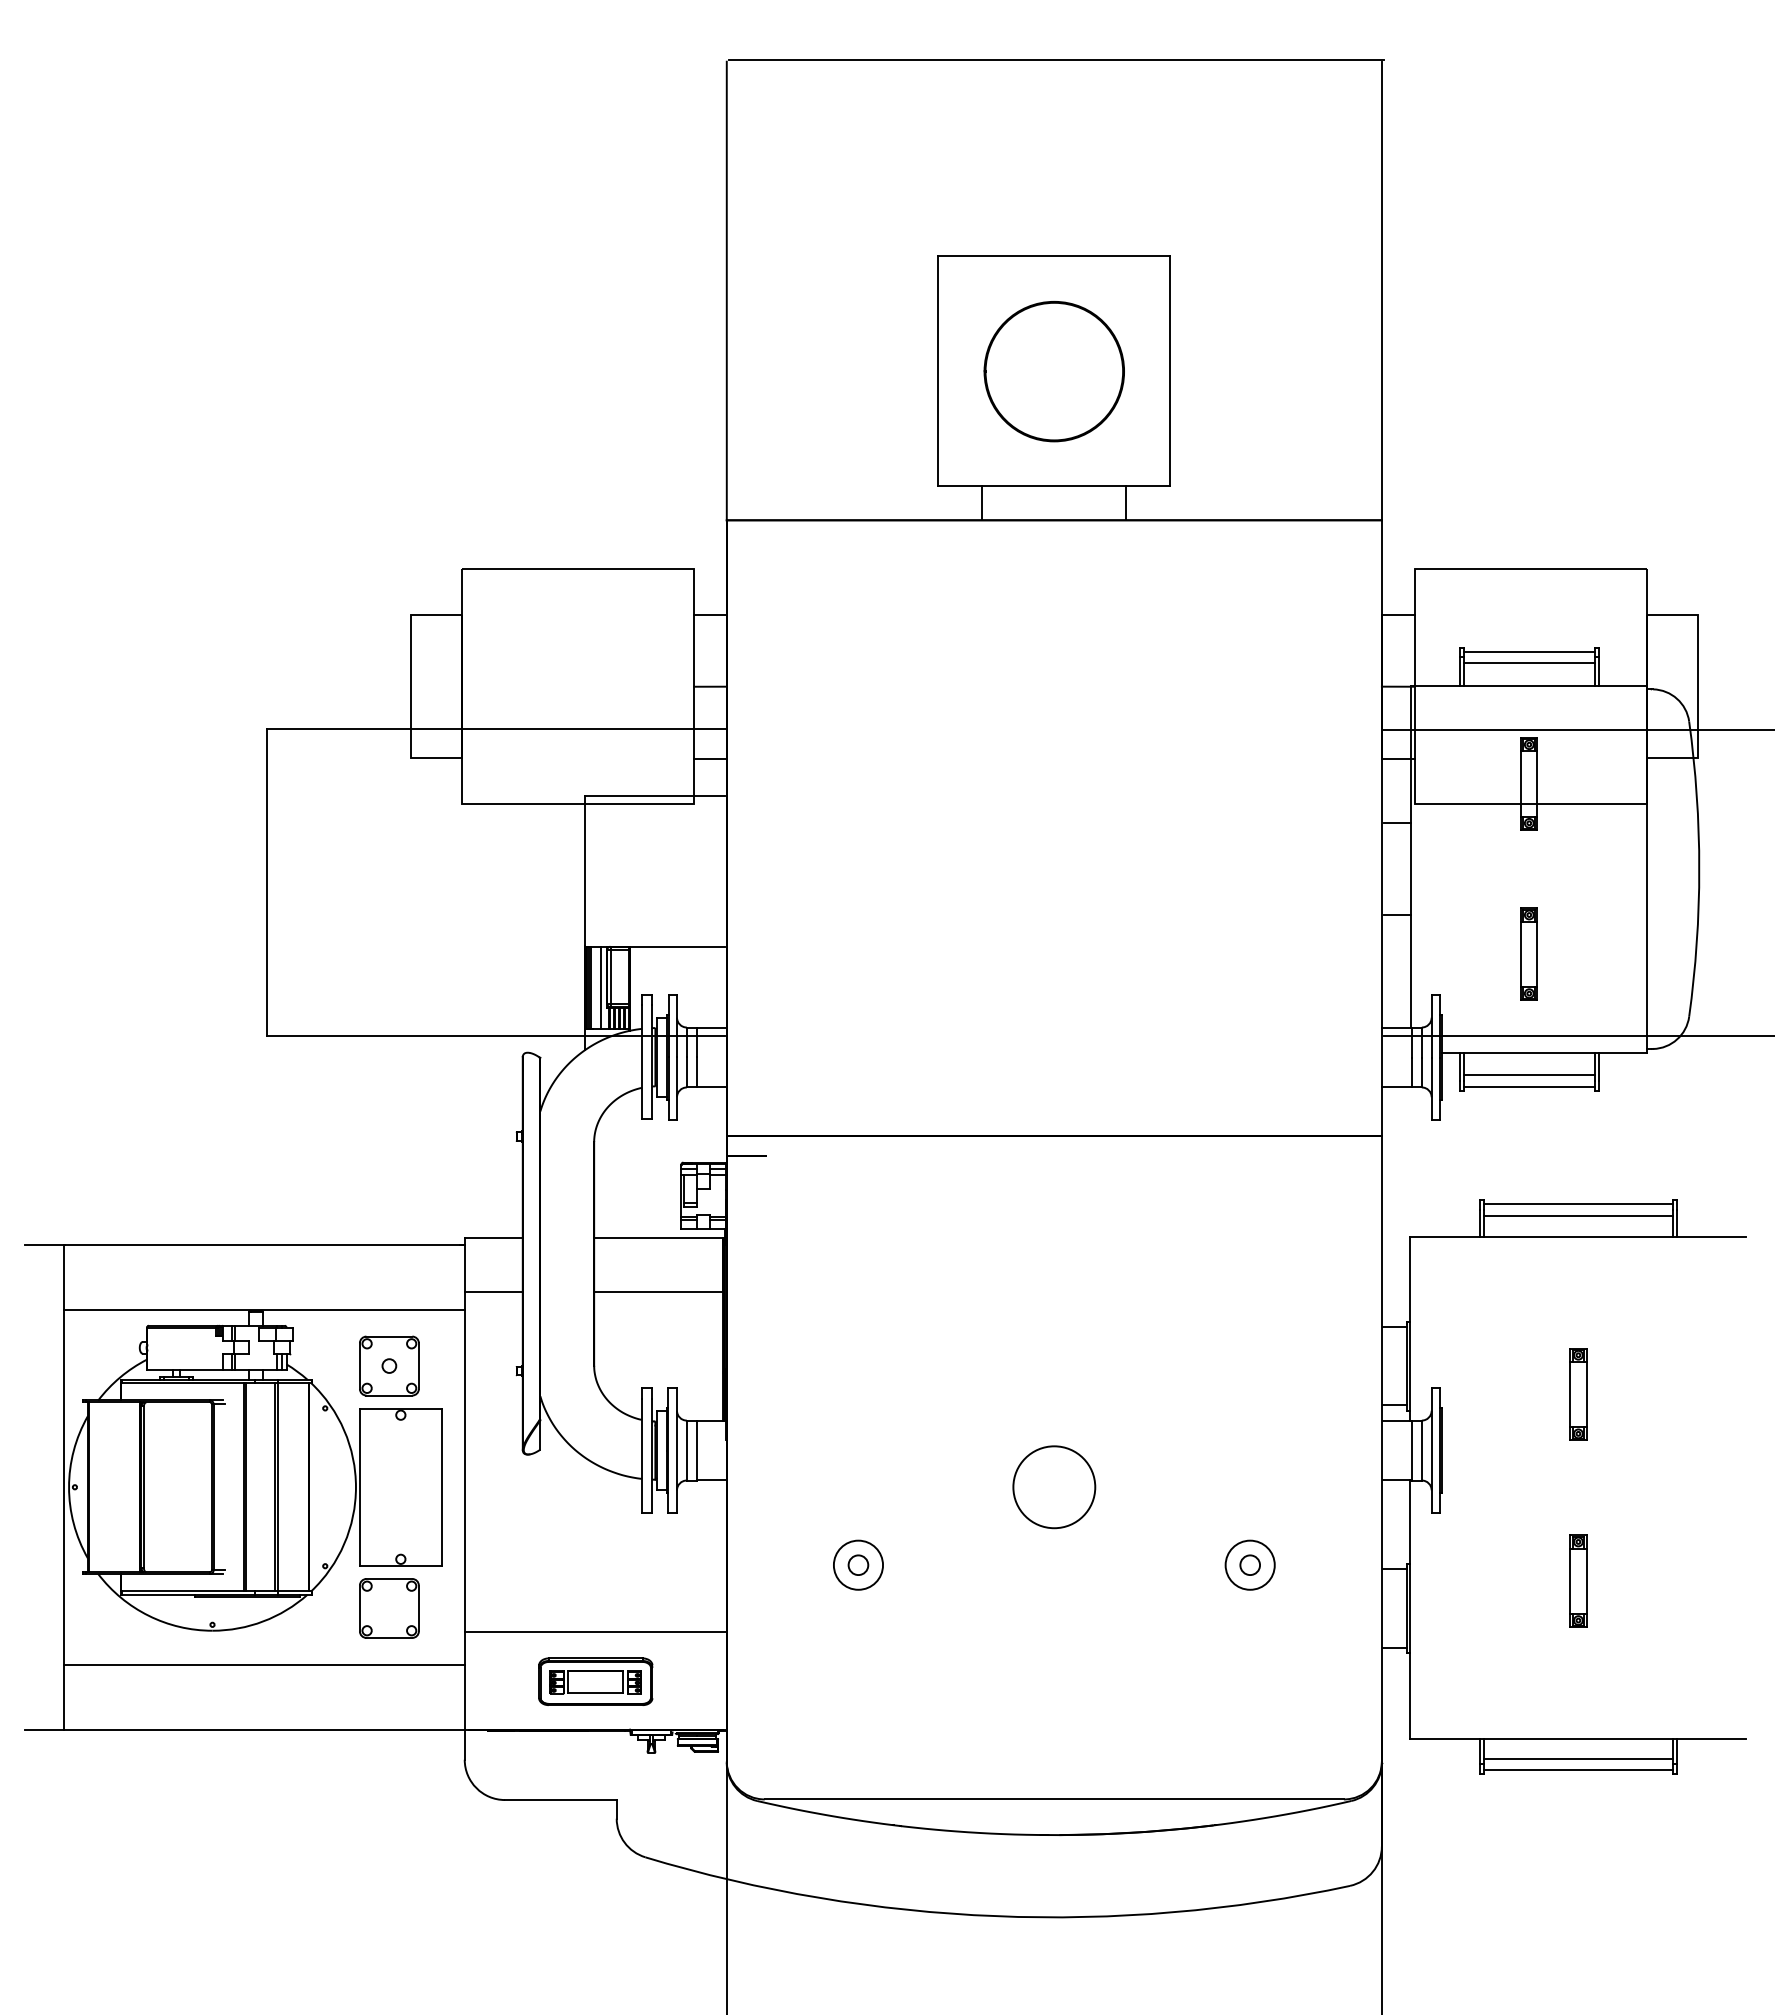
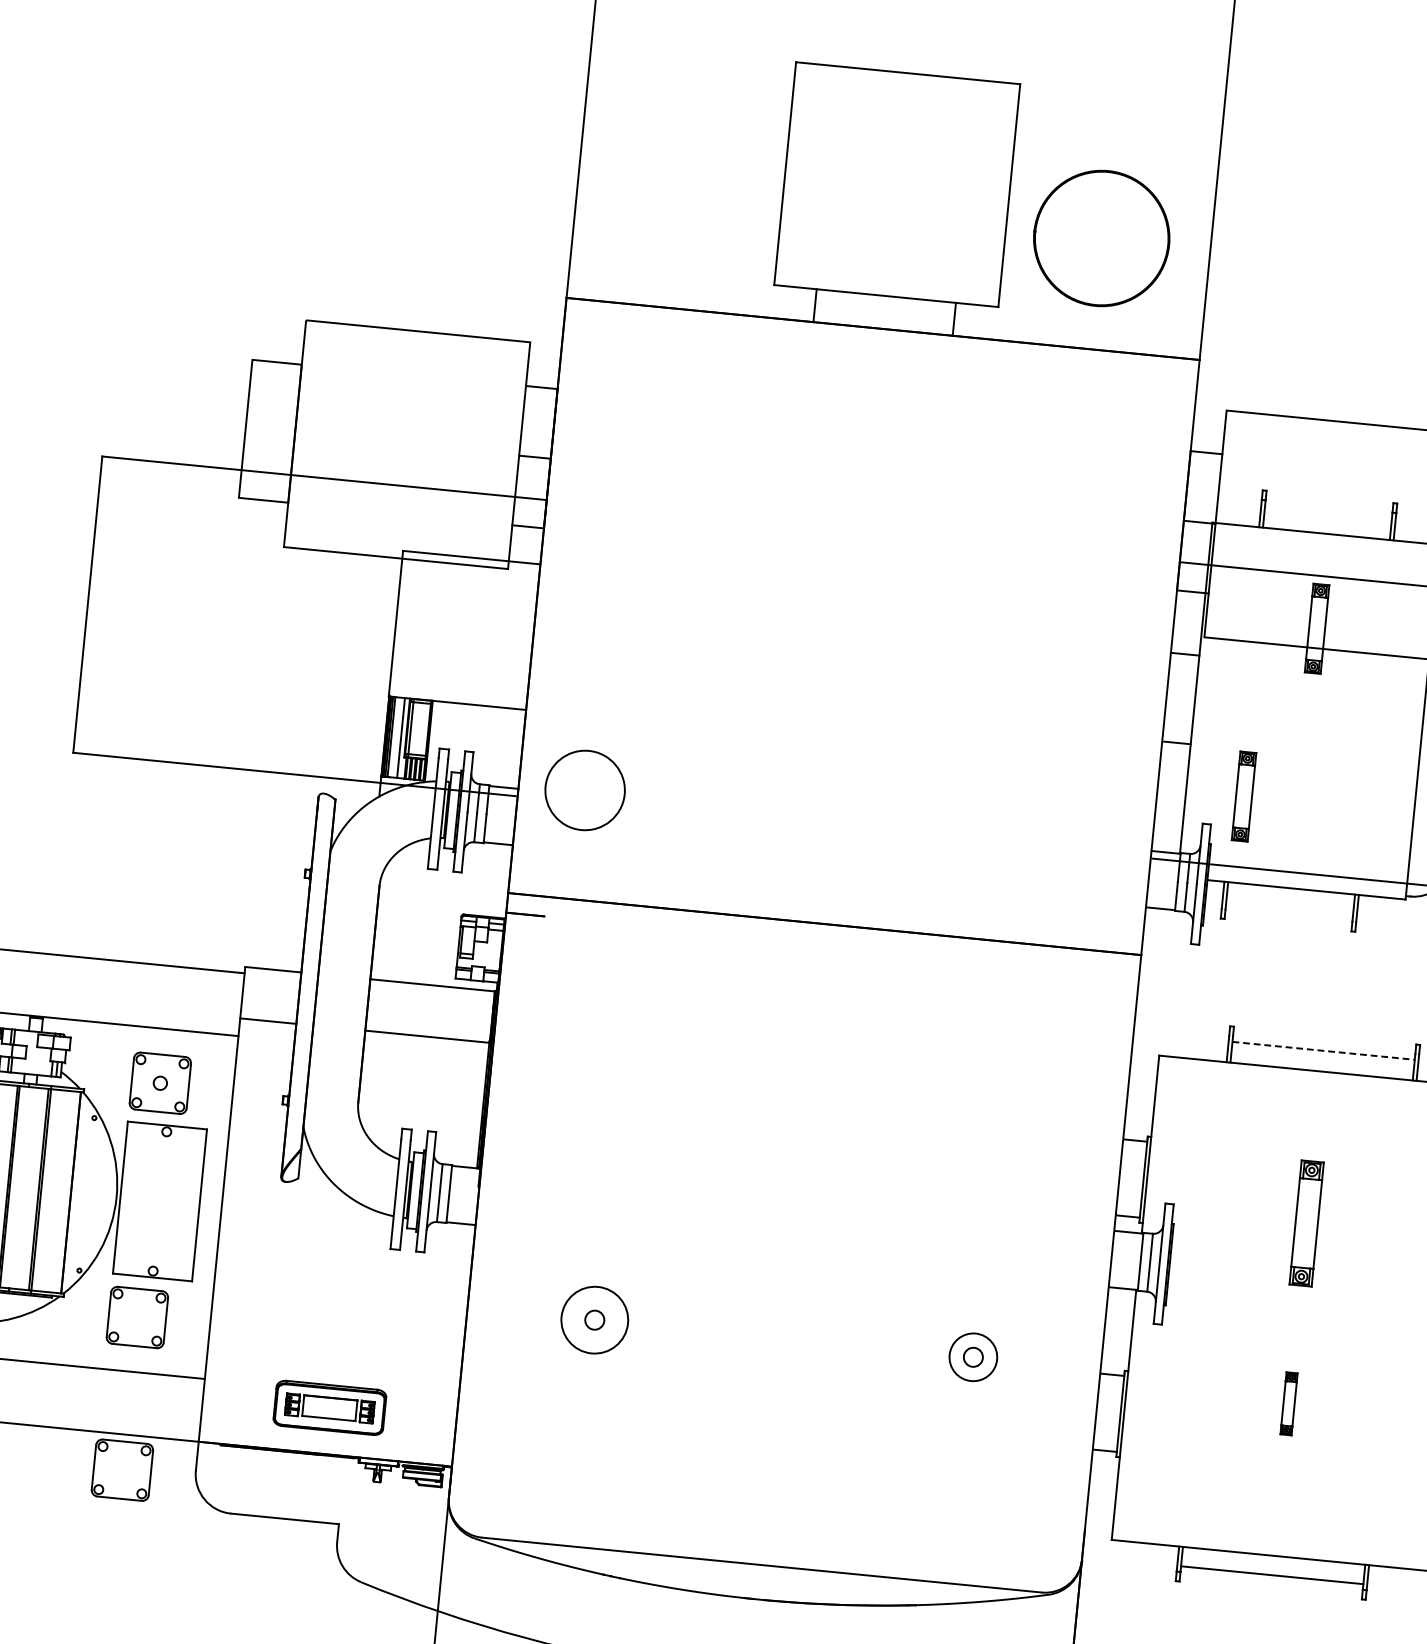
part: (1053, 371) -> (1100, 238), moved
line: (1528, 651) -> (1328, 500), removed
line: (1528, 663) -> (1327, 512), removed
part: (1528, 953) -> (1243, 795), moved
line: (1528, 1074) -> (1288, 909), removed
line: (1528, 1086) -> (1287, 921), removed
line: (1578, 1204) -> (1324, 1039), removed
line: (1578, 1215) -> (1323, 1050), solid -> dashed
part: (1578, 1394) -> (1306, 1223), size x1.4
circle: (1054, 1487) -> (585, 790), moved
circle: (858, 1564) -> (594, 1319), size x1.4
part: (1578, 1580) -> (1289, 1403), size x0.7
line: (595, 1631) -> (334, 1359), removed
part: (389, 1766) -> (122, 1470), added
line: (1578, 1770) -> (1271, 1586), removed

